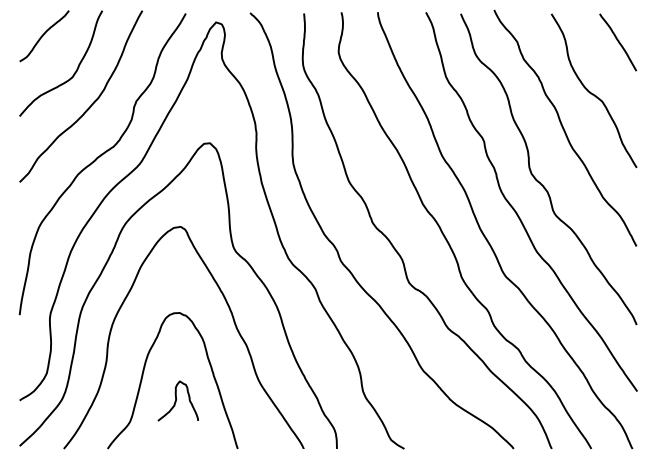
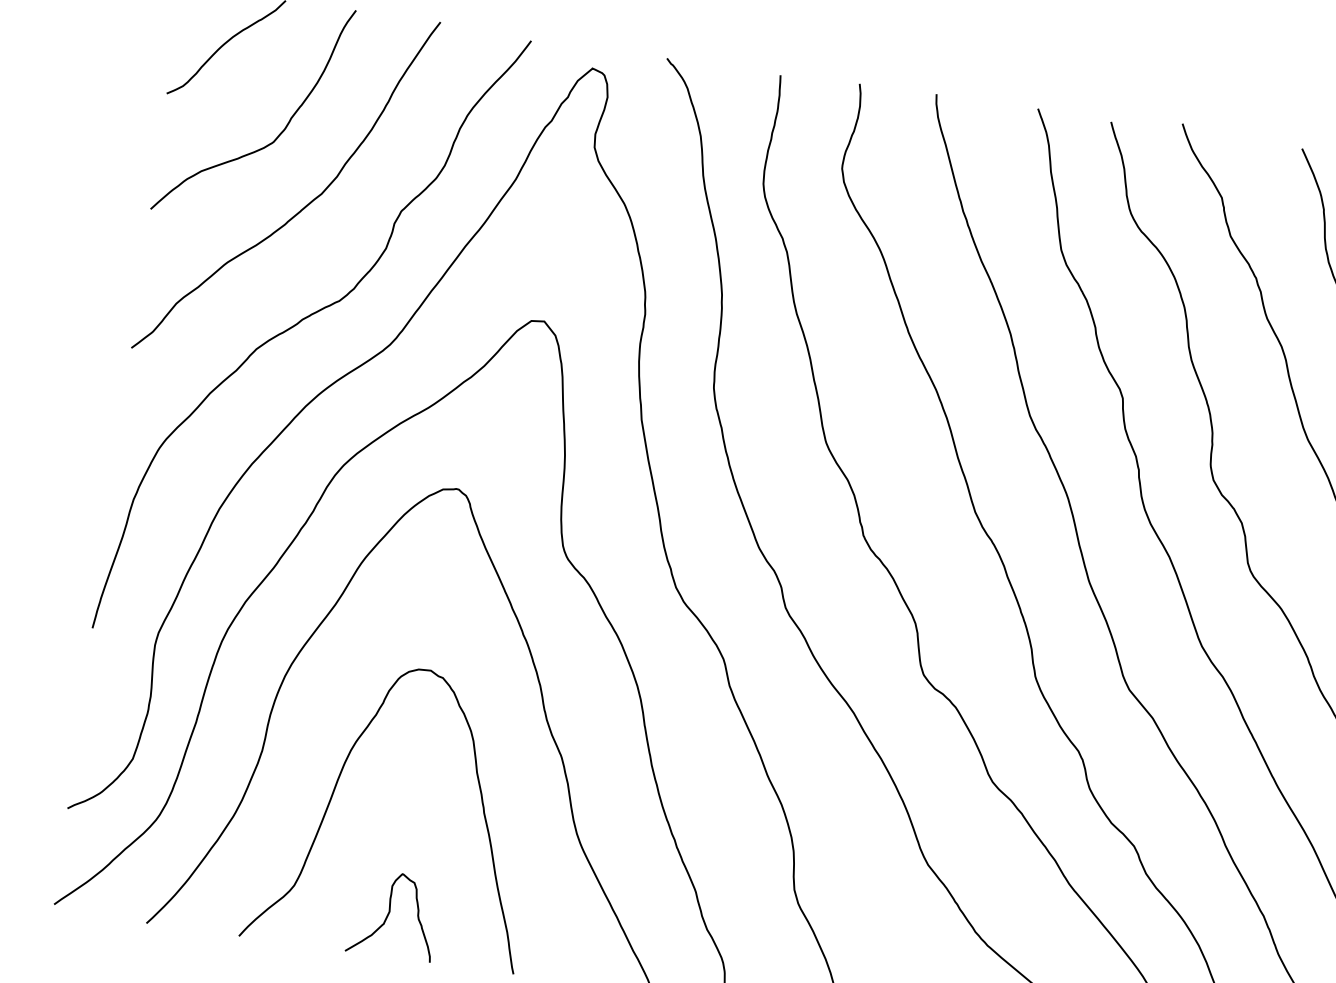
curve: (177, 399) -> (392, 911), moved

